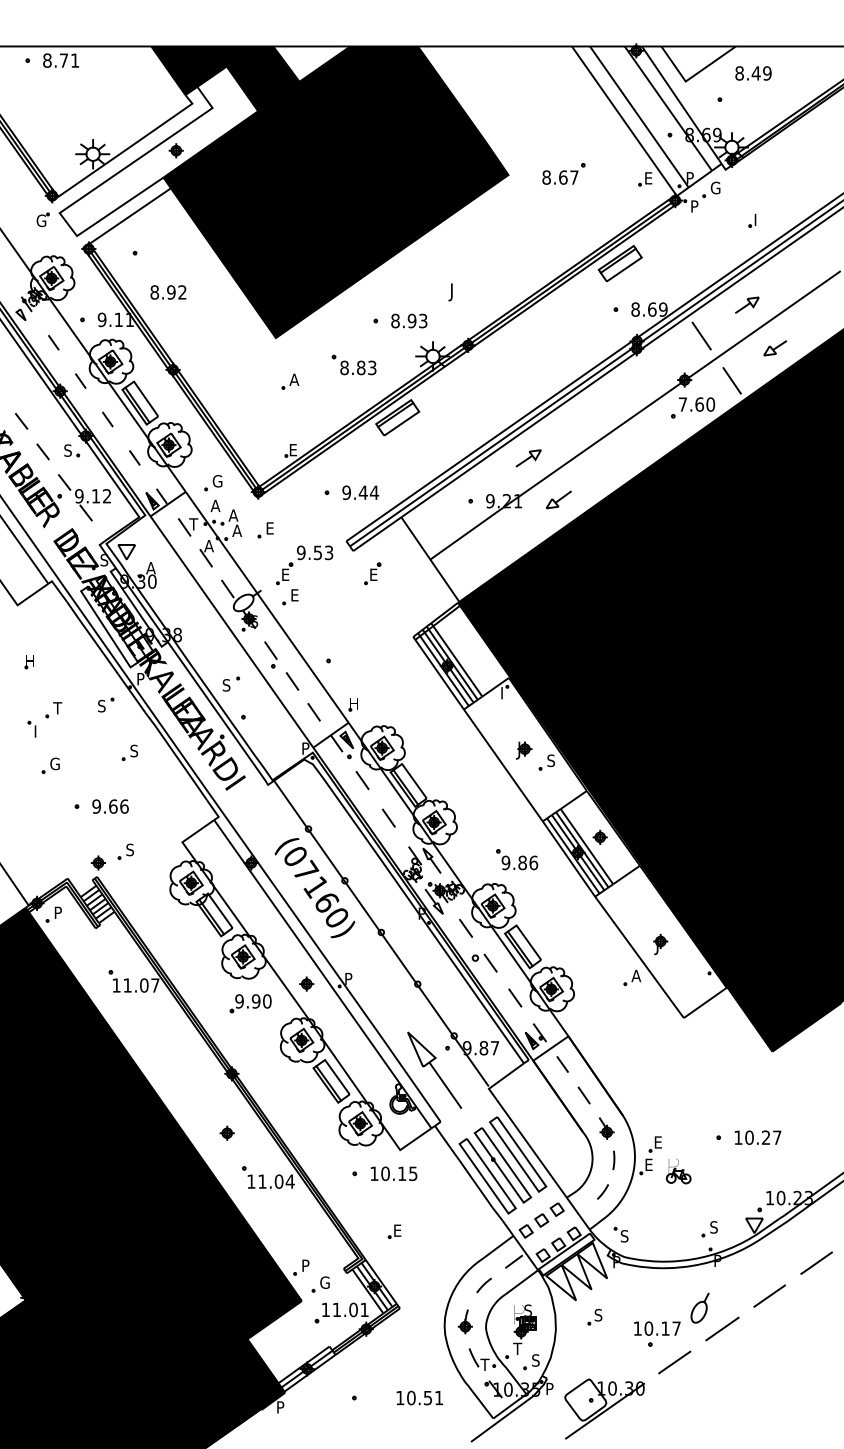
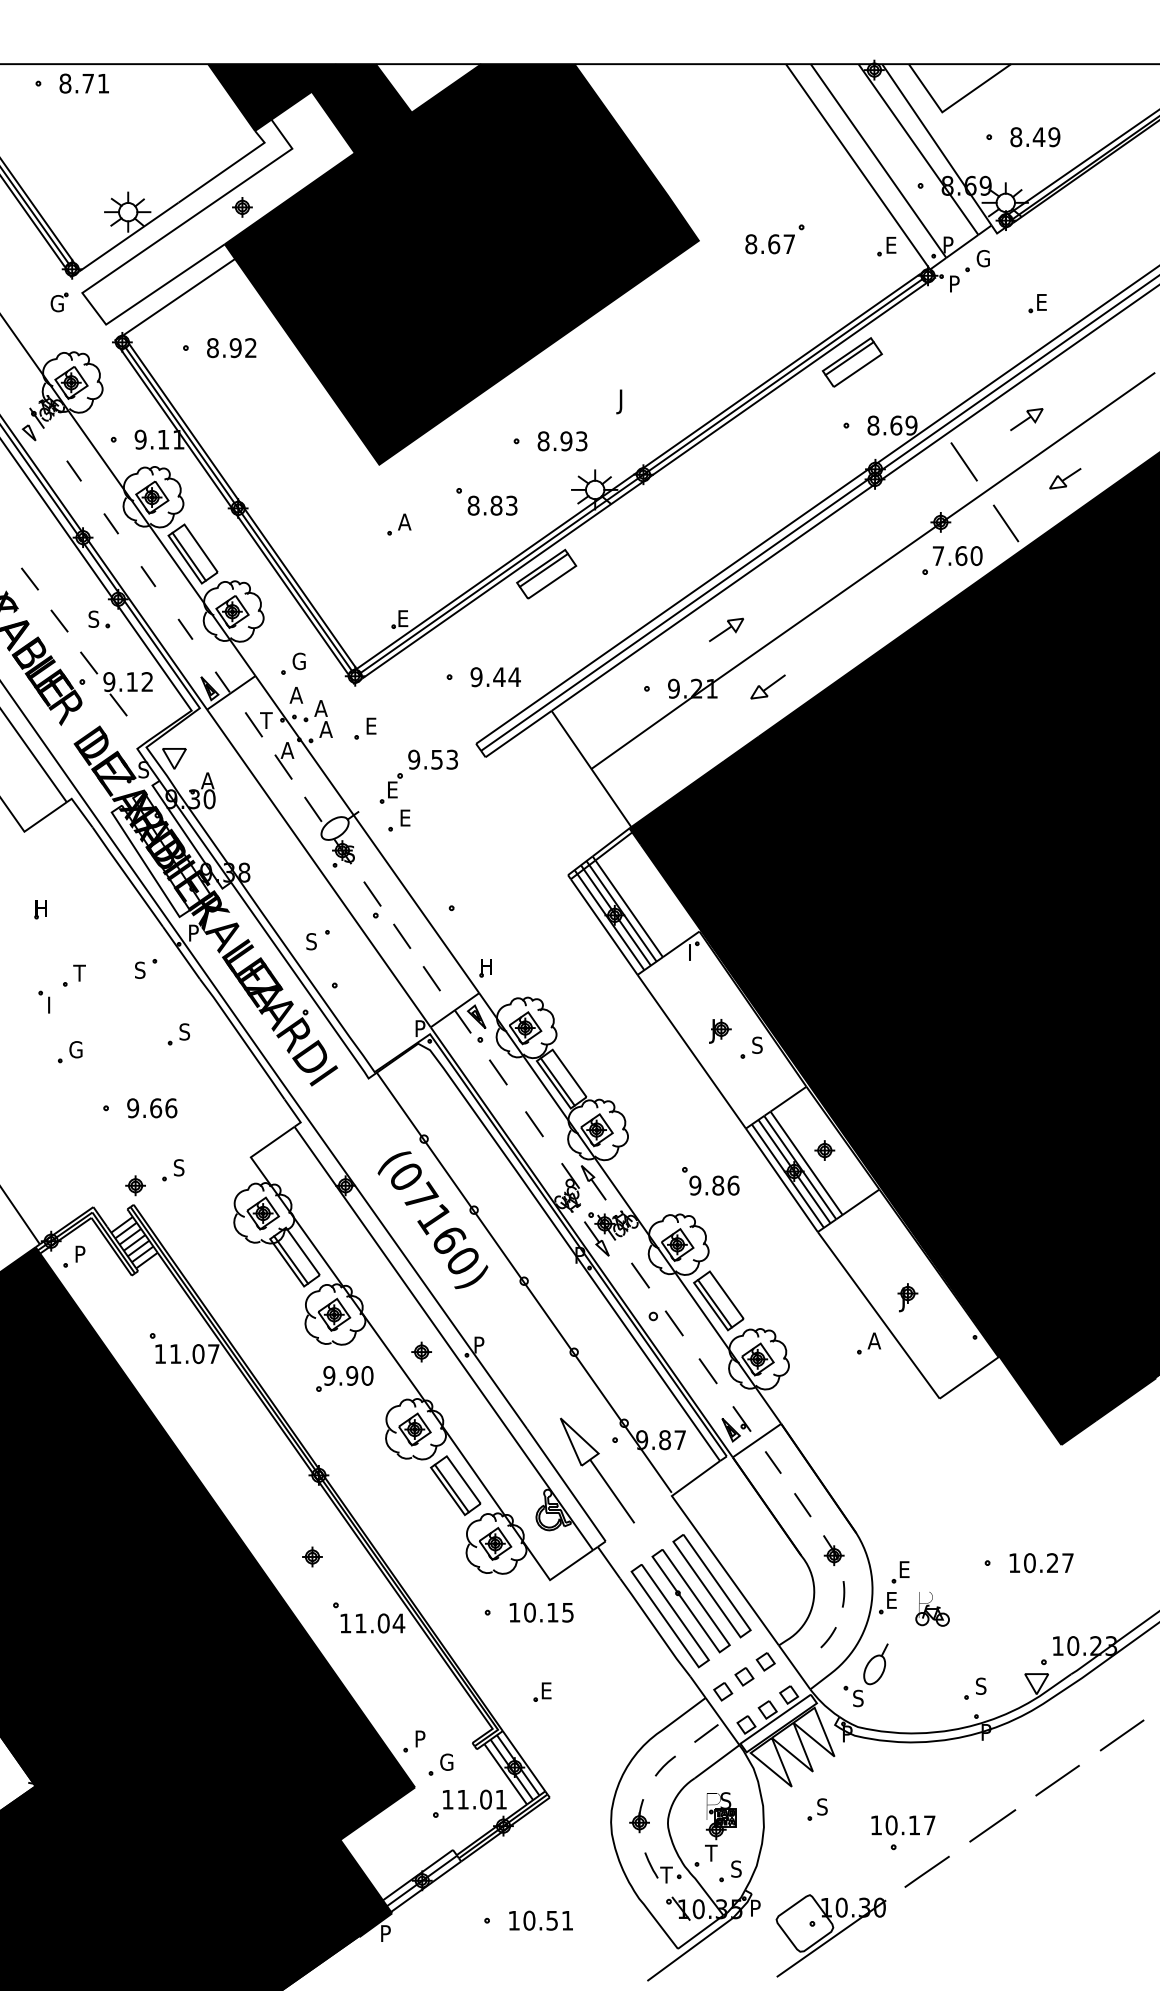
text: (753, 73) -> (1035, 137), moved
text: (758, 219) -> (1042, 302), I -> E
text: (168, 292) -> (231, 348), moved
part: (372, 573) -> (511, 788), removed
part: (699, 1308) -> (875, 1664), moved
text: (419, 1397) -> (540, 1920), moved

